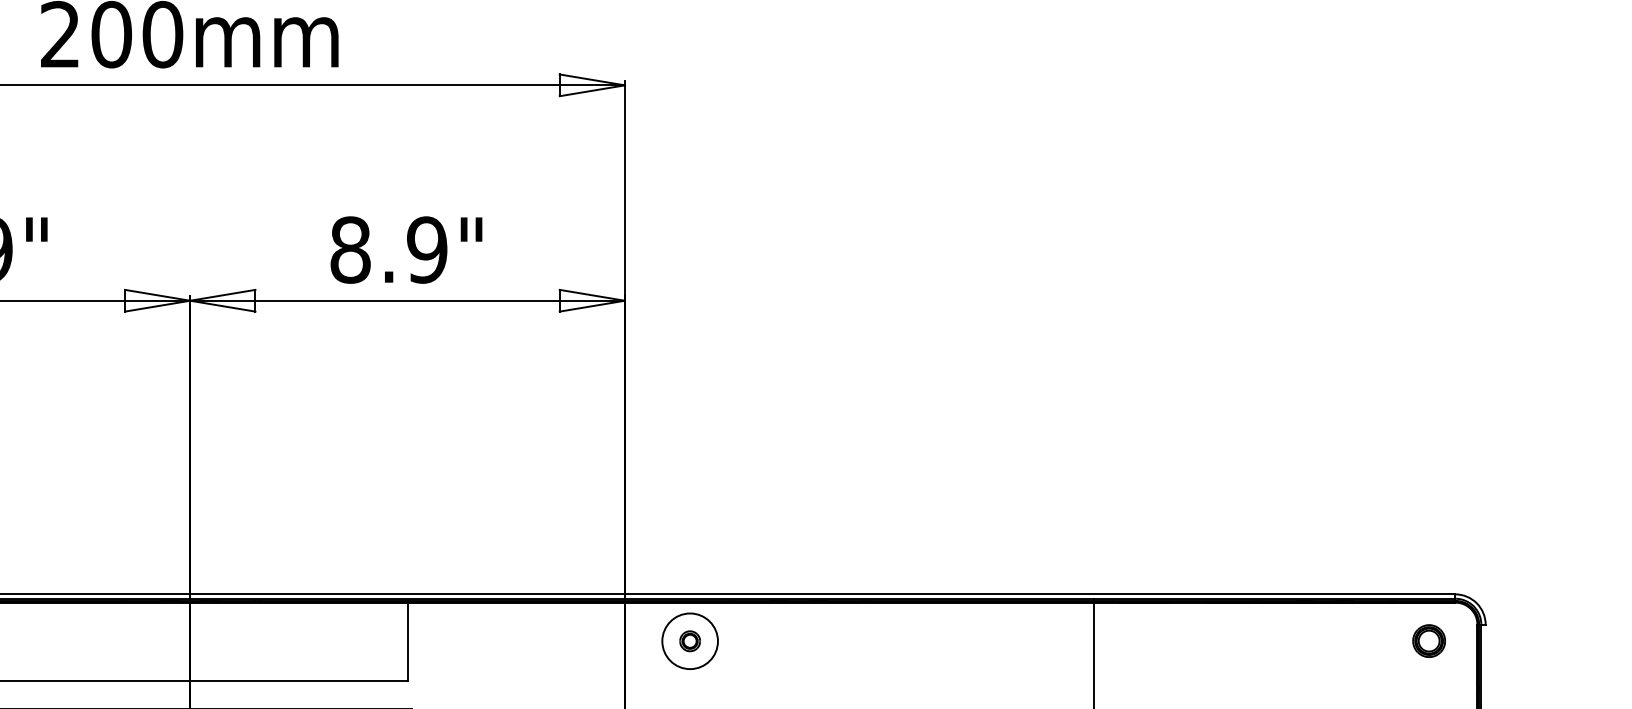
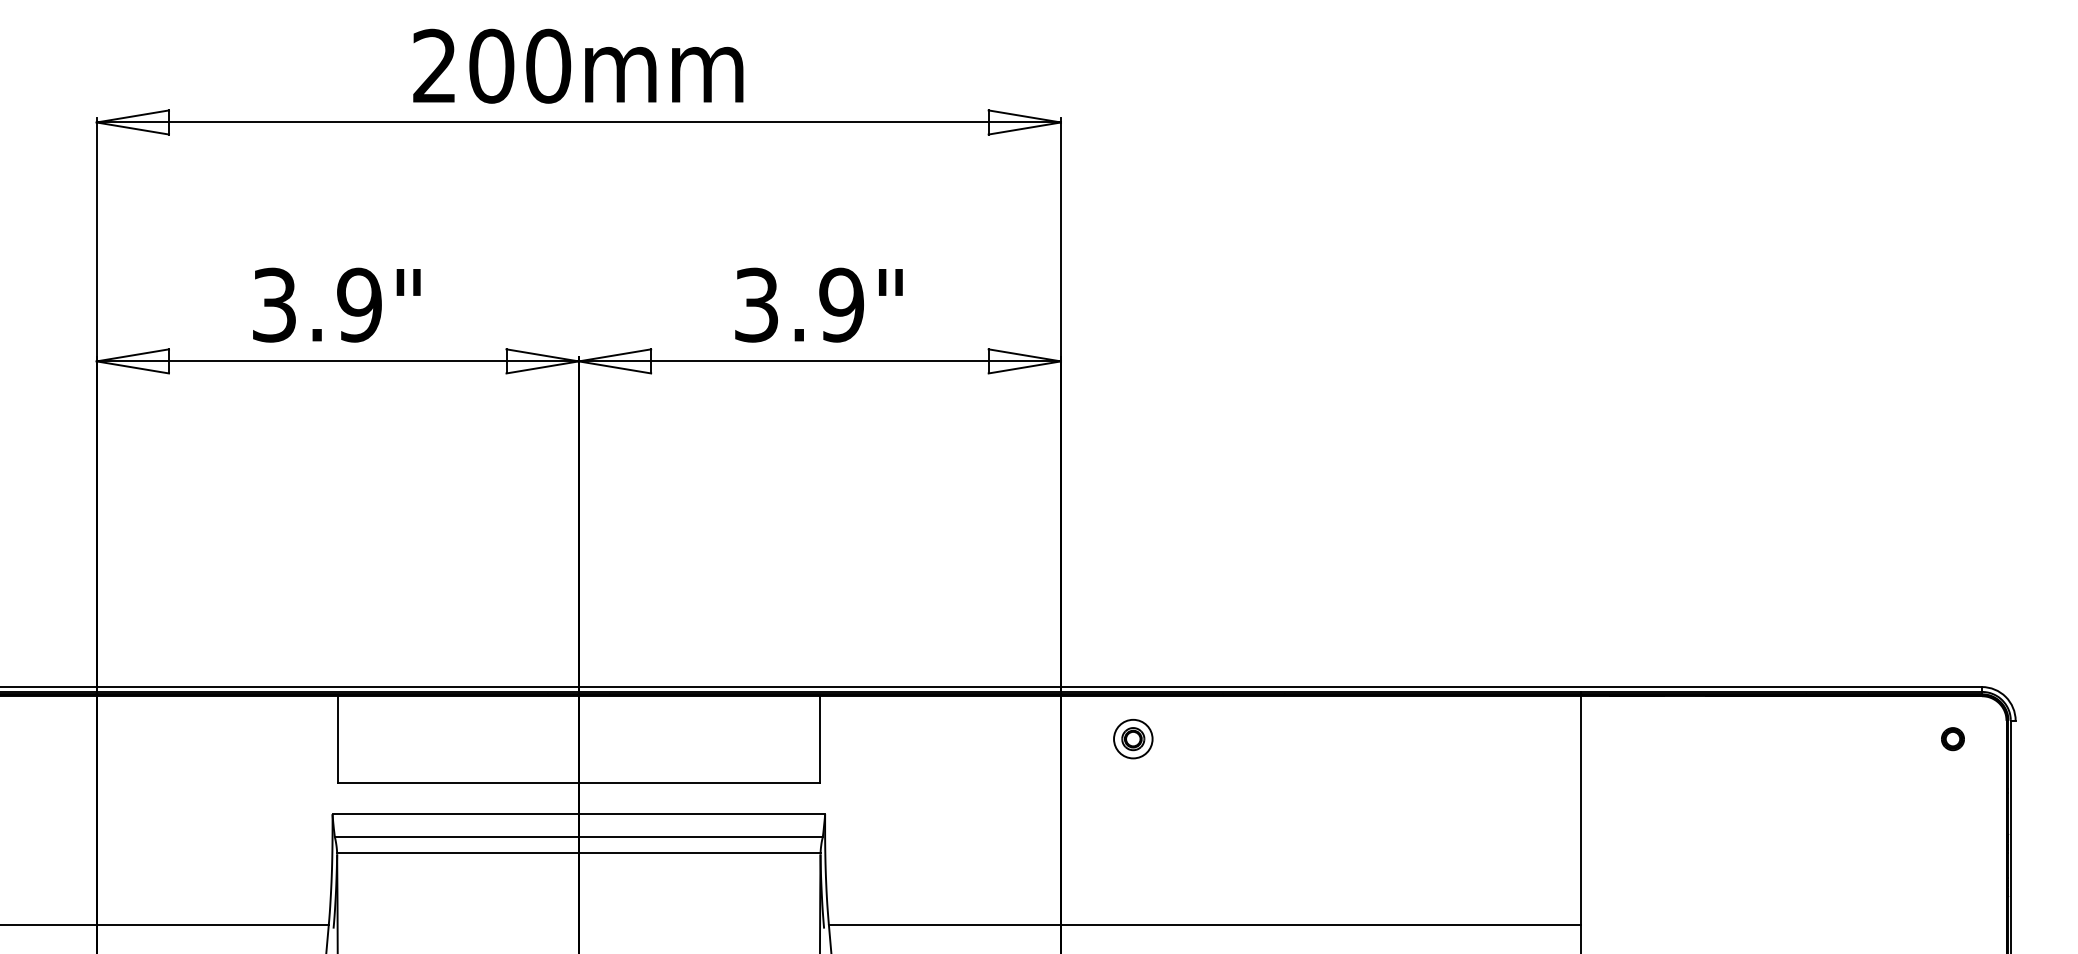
text: (350, 249) -> (756, 304), 8.9" -> 3.9"
circle: (690, 640) -> (1133, 738), size x0.62
part: (1428, 641) -> (1952, 739), size x0.62

